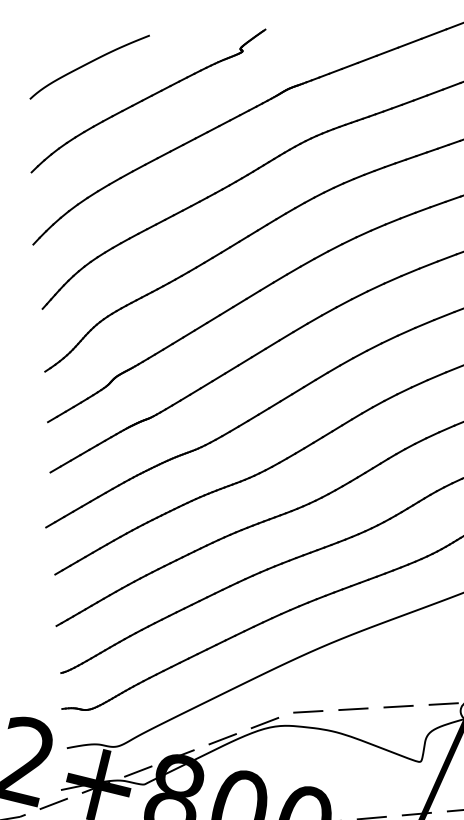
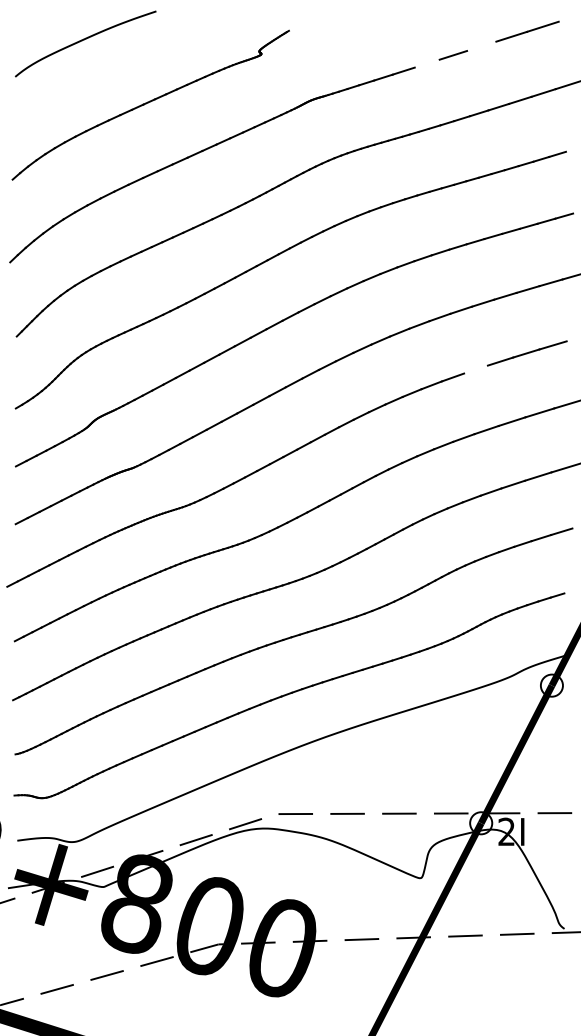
line: (433, 34) -> (481, 46), removed
line: (386, 51) -> (426, 63), removed
curve: (88, 64) -> (84, 40), moved
line: (443, 315) -> (475, 369), removed

